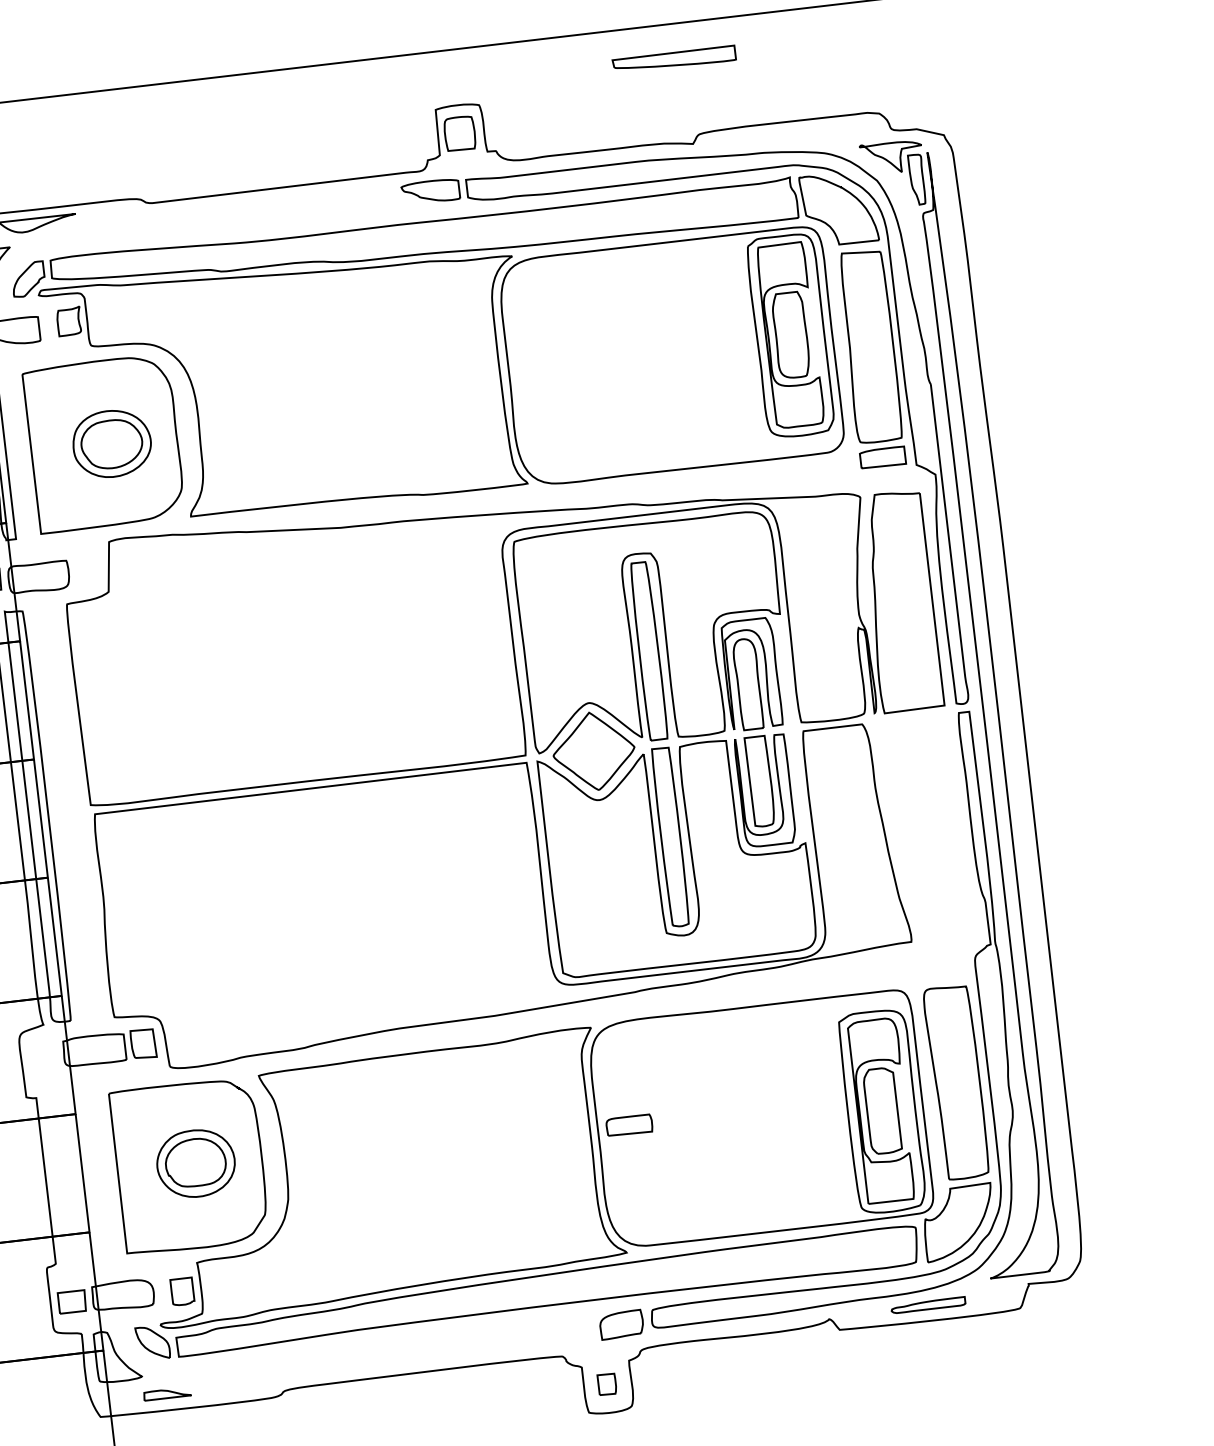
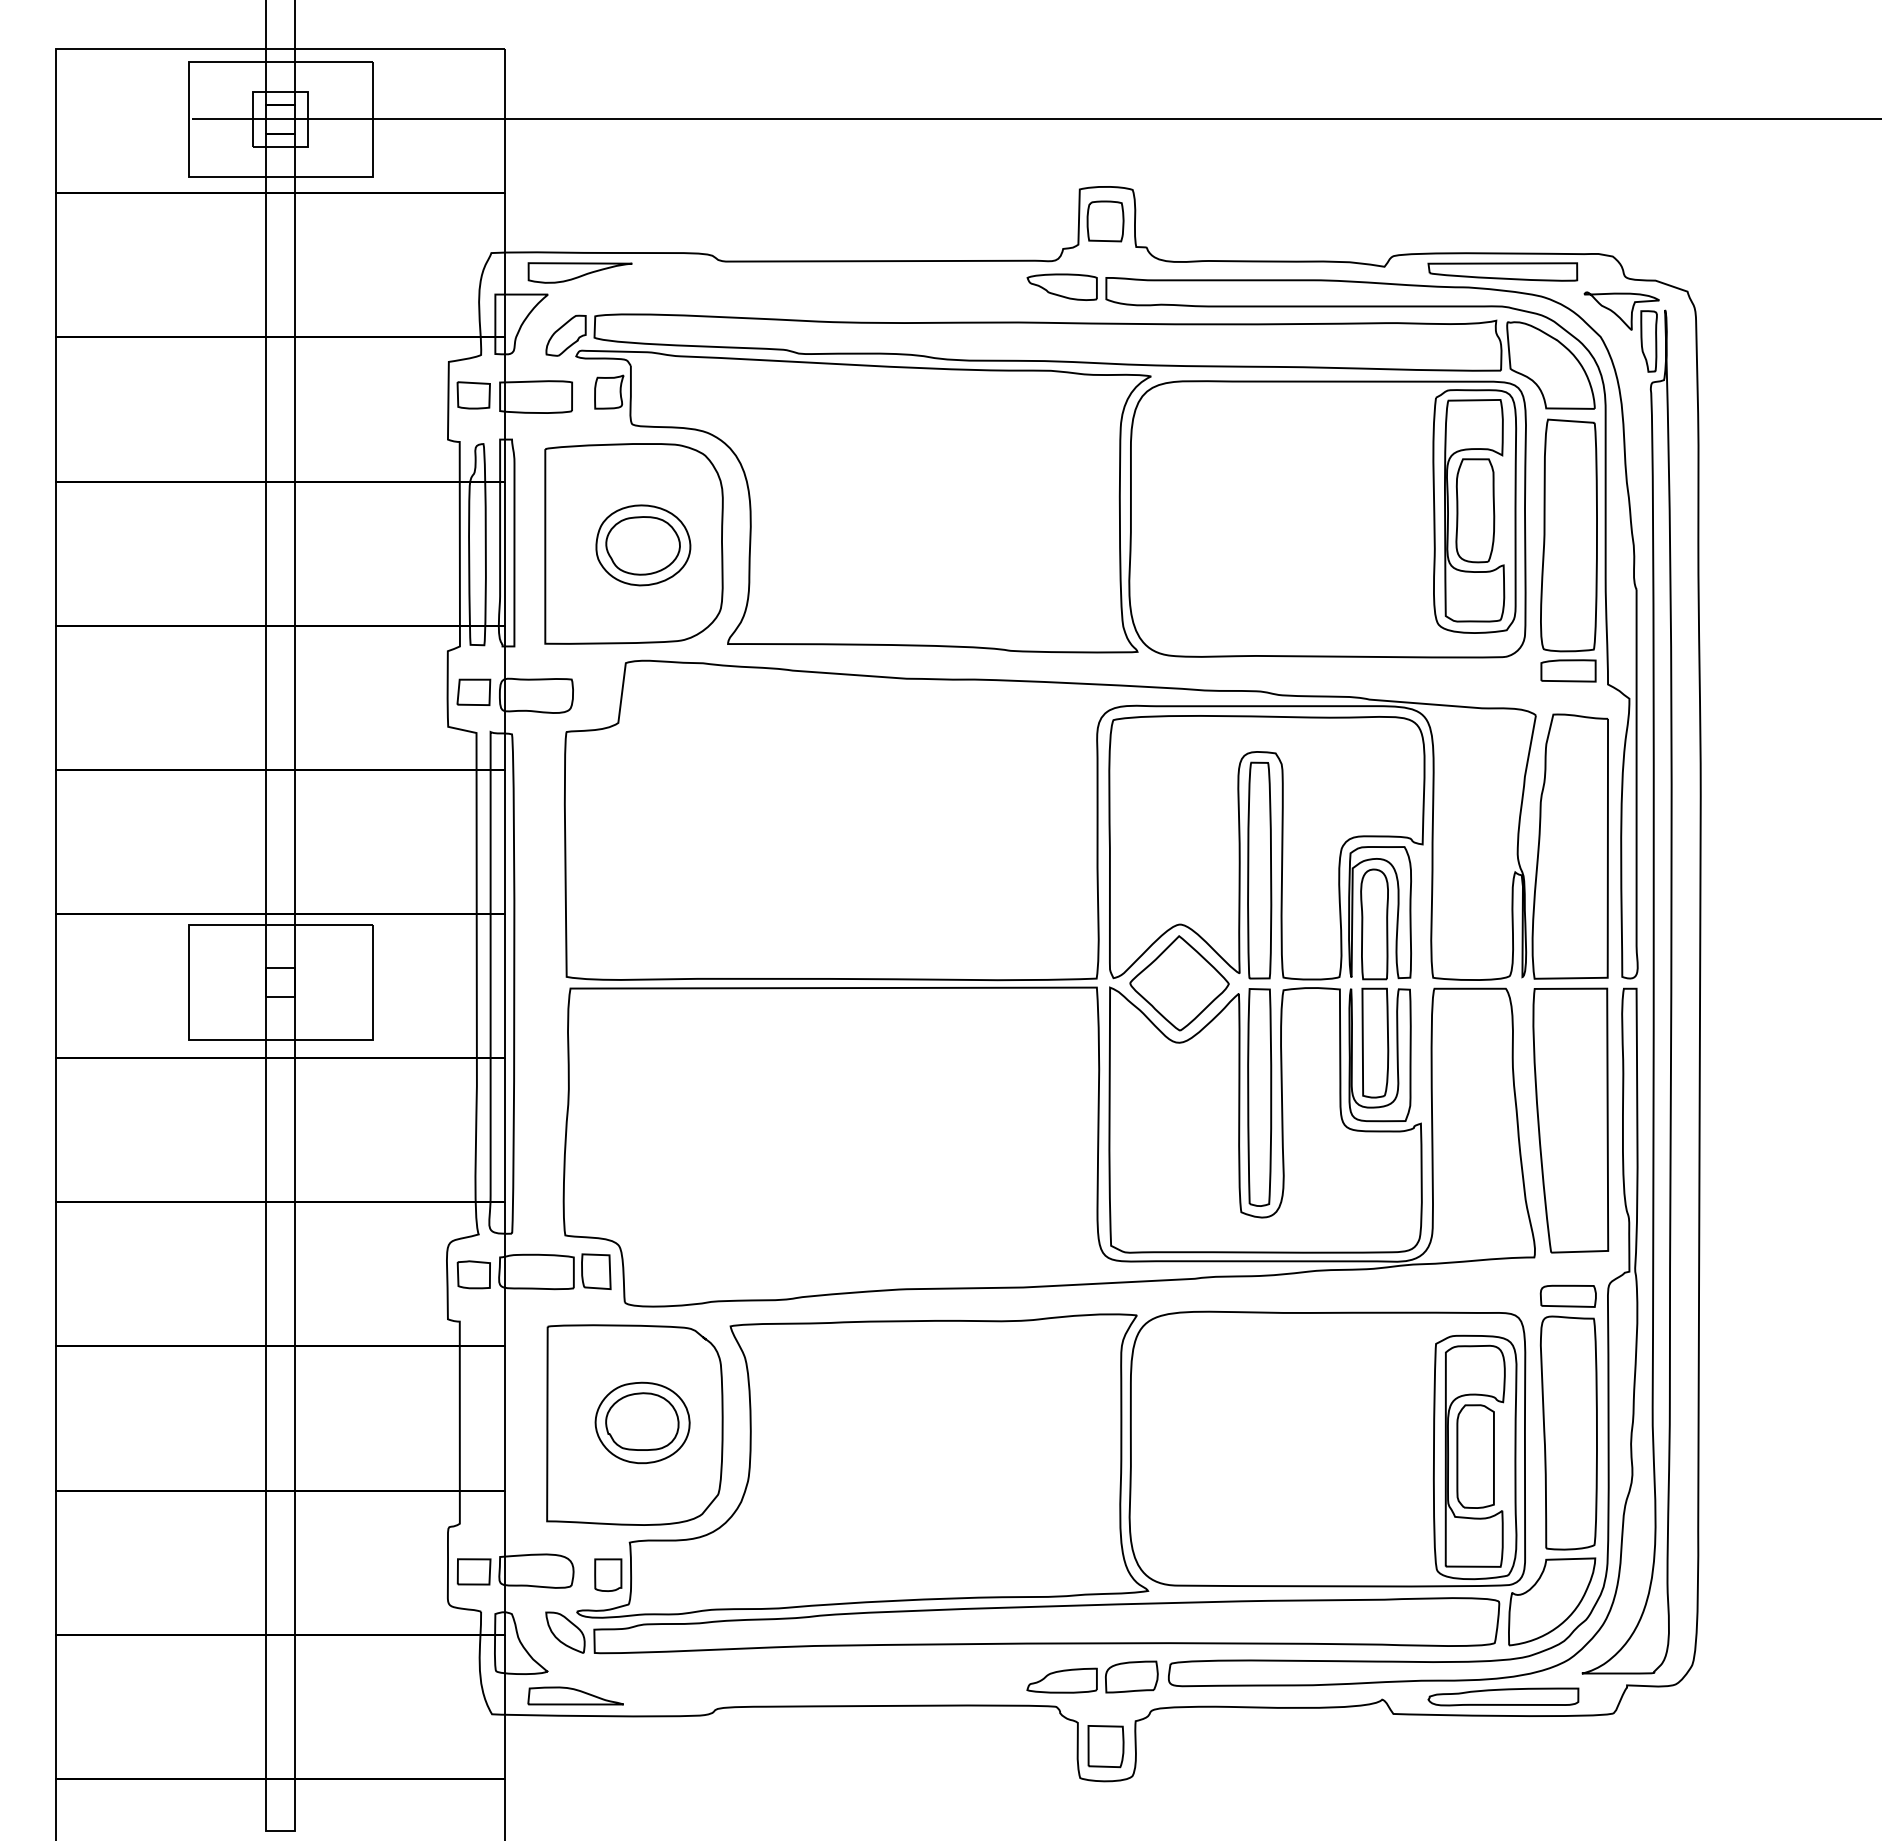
part: (673, 59) -> (1502, 271), moved
part: (927, 826) -> (1570, 1120), added
part: (43, 1058) -> (473, 1274), added
part: (628, 1124) -> (1567, 1295), moved
part: (928, 1304) -> (1503, 1696), size x1.67
part: (564, 1334) -> (1061, 1680), added
part: (606, 1384) -> (1105, 1746), size x1.67
part: (167, 1393) -> (575, 1695), size x1.67

